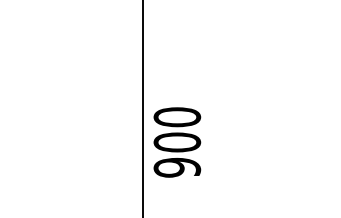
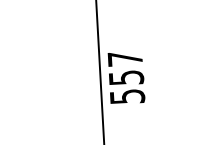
text: (177, 142) -> (126, 77), 900 -> 557

